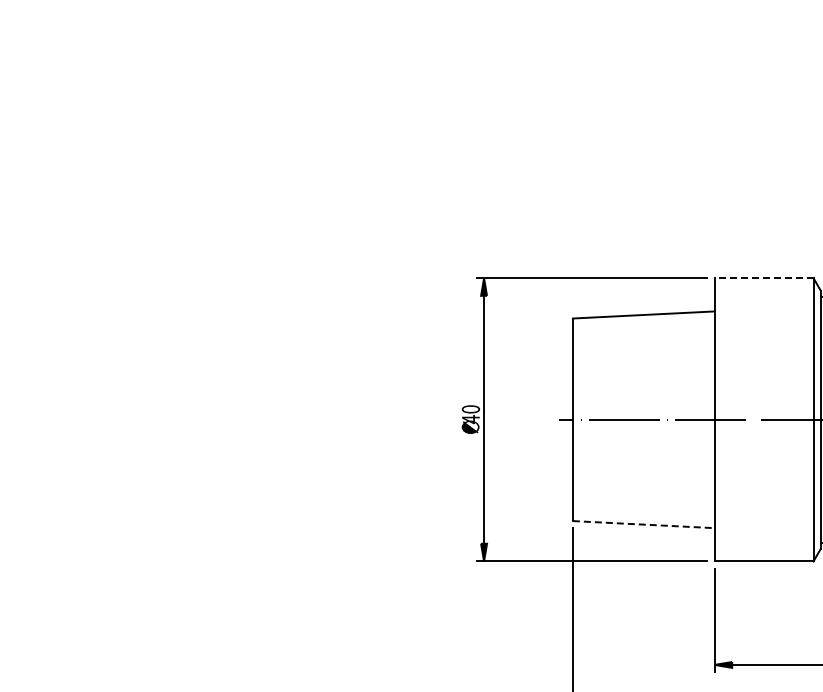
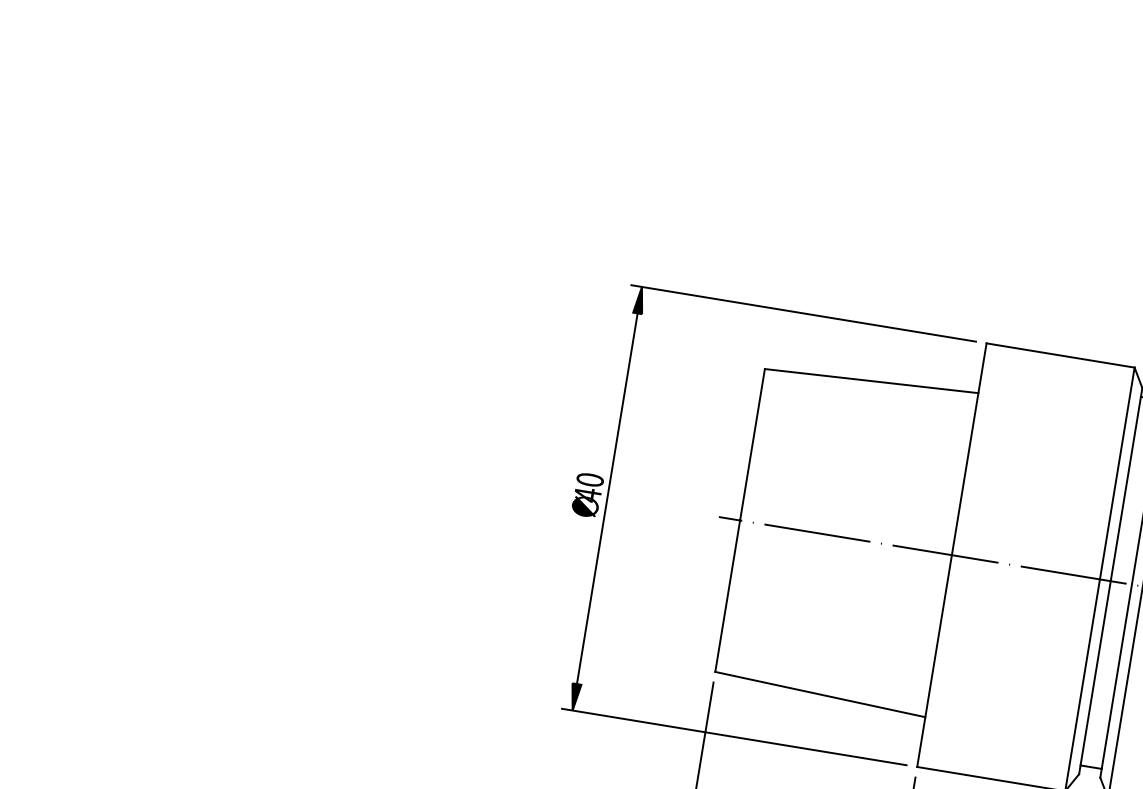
line: (764, 278) -> (1061, 356), dashed -> solid
line: (643, 524) -> (820, 694), dashed -> solid

